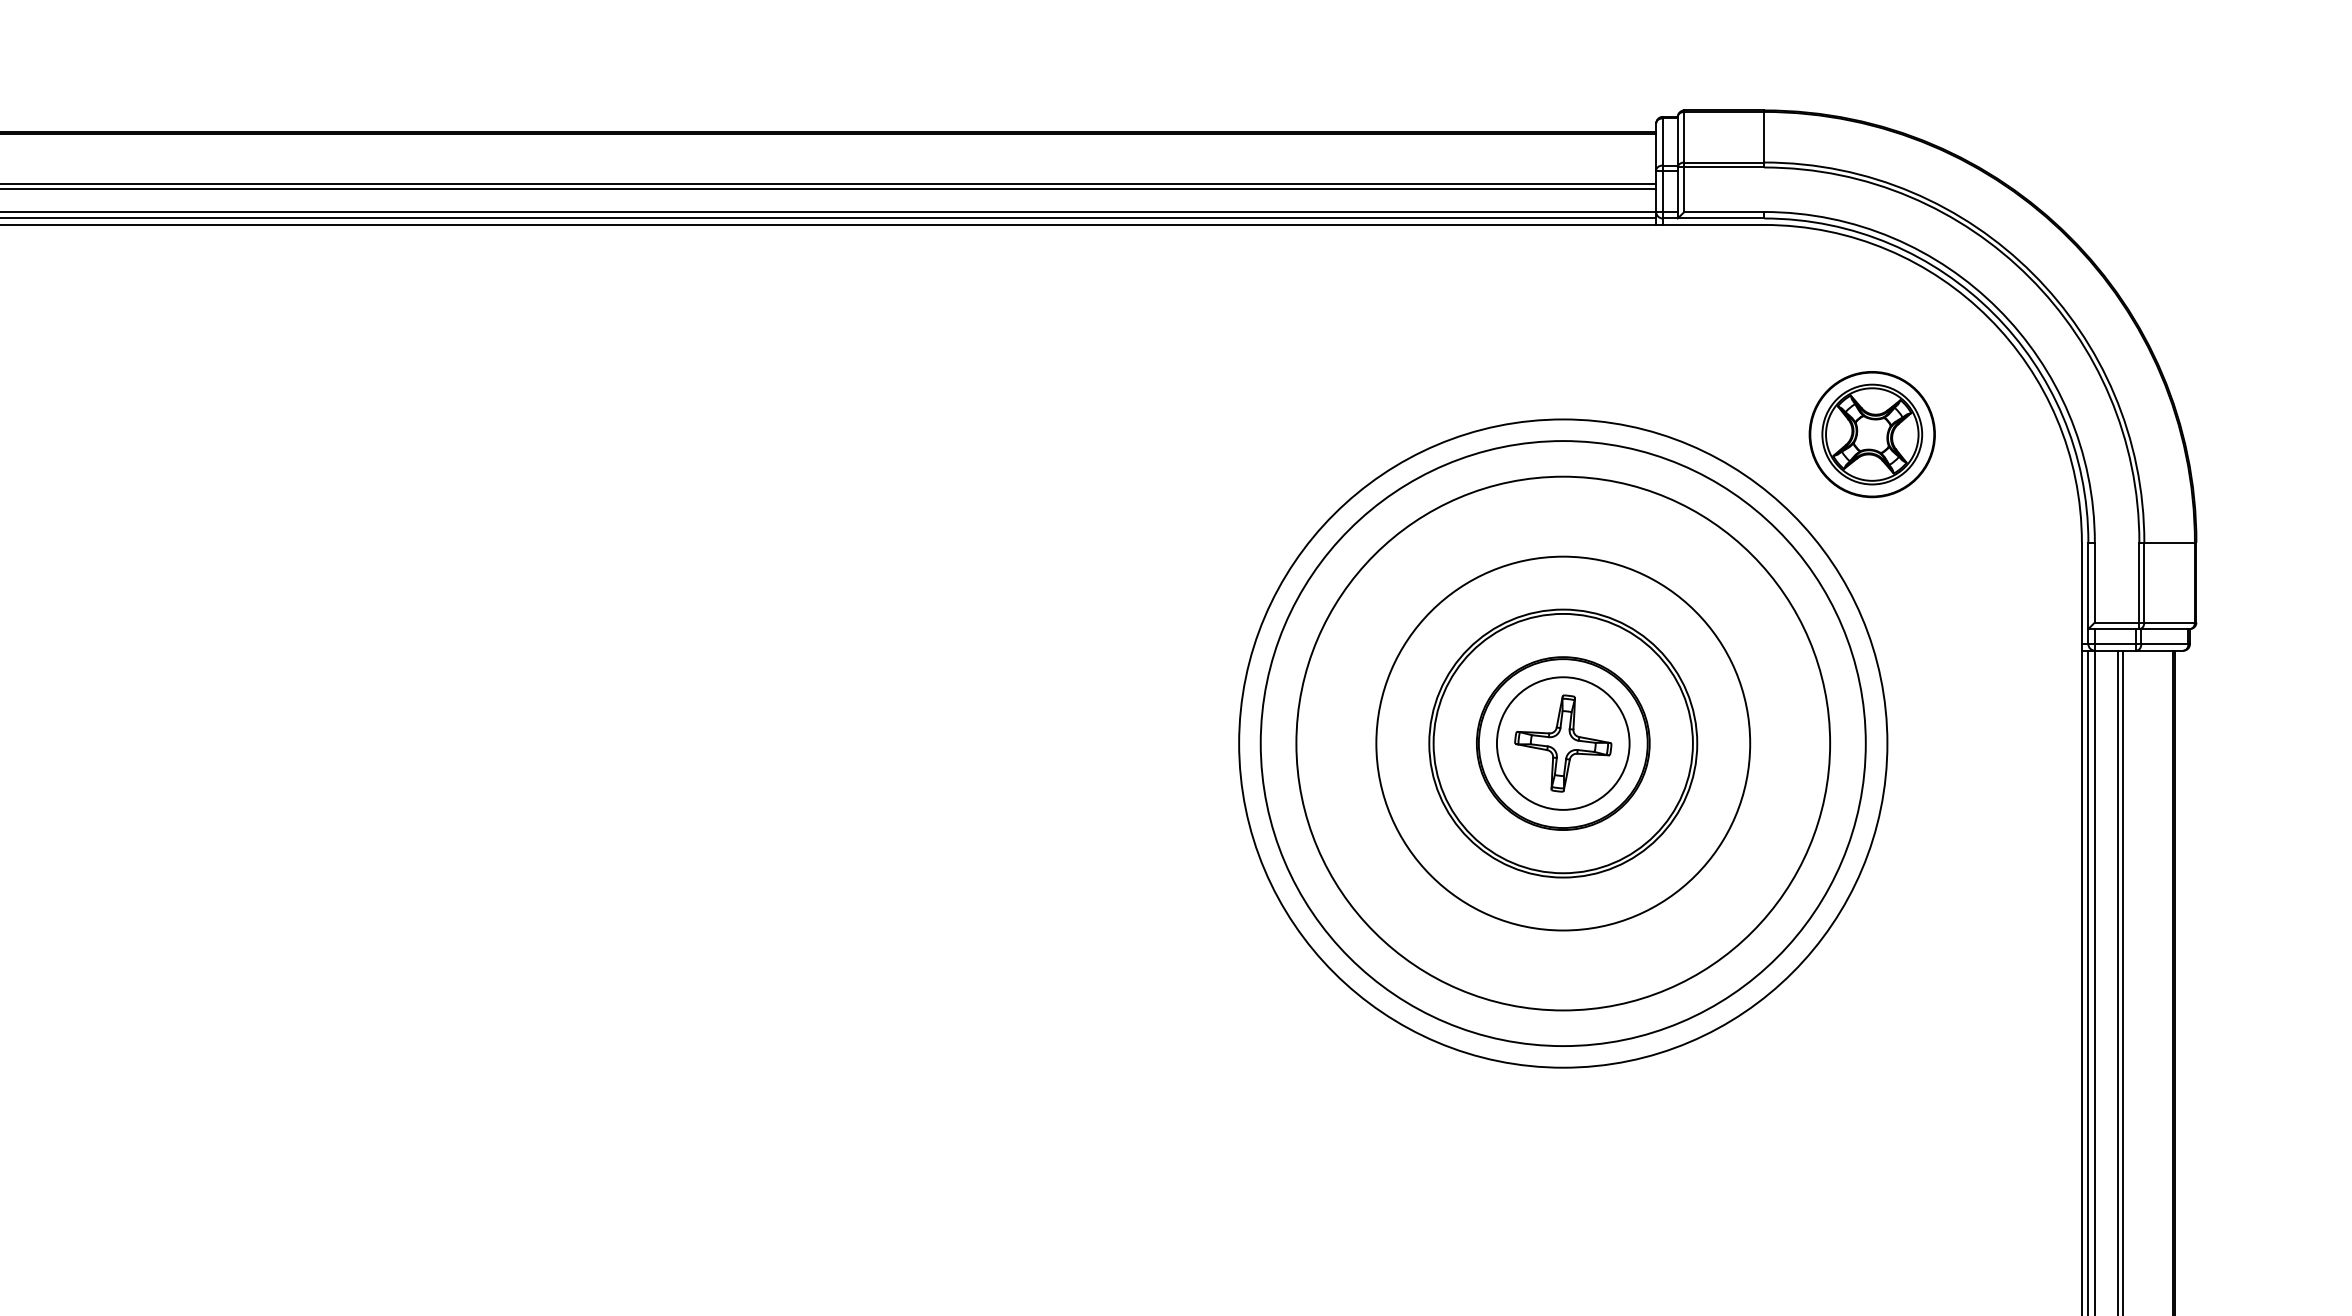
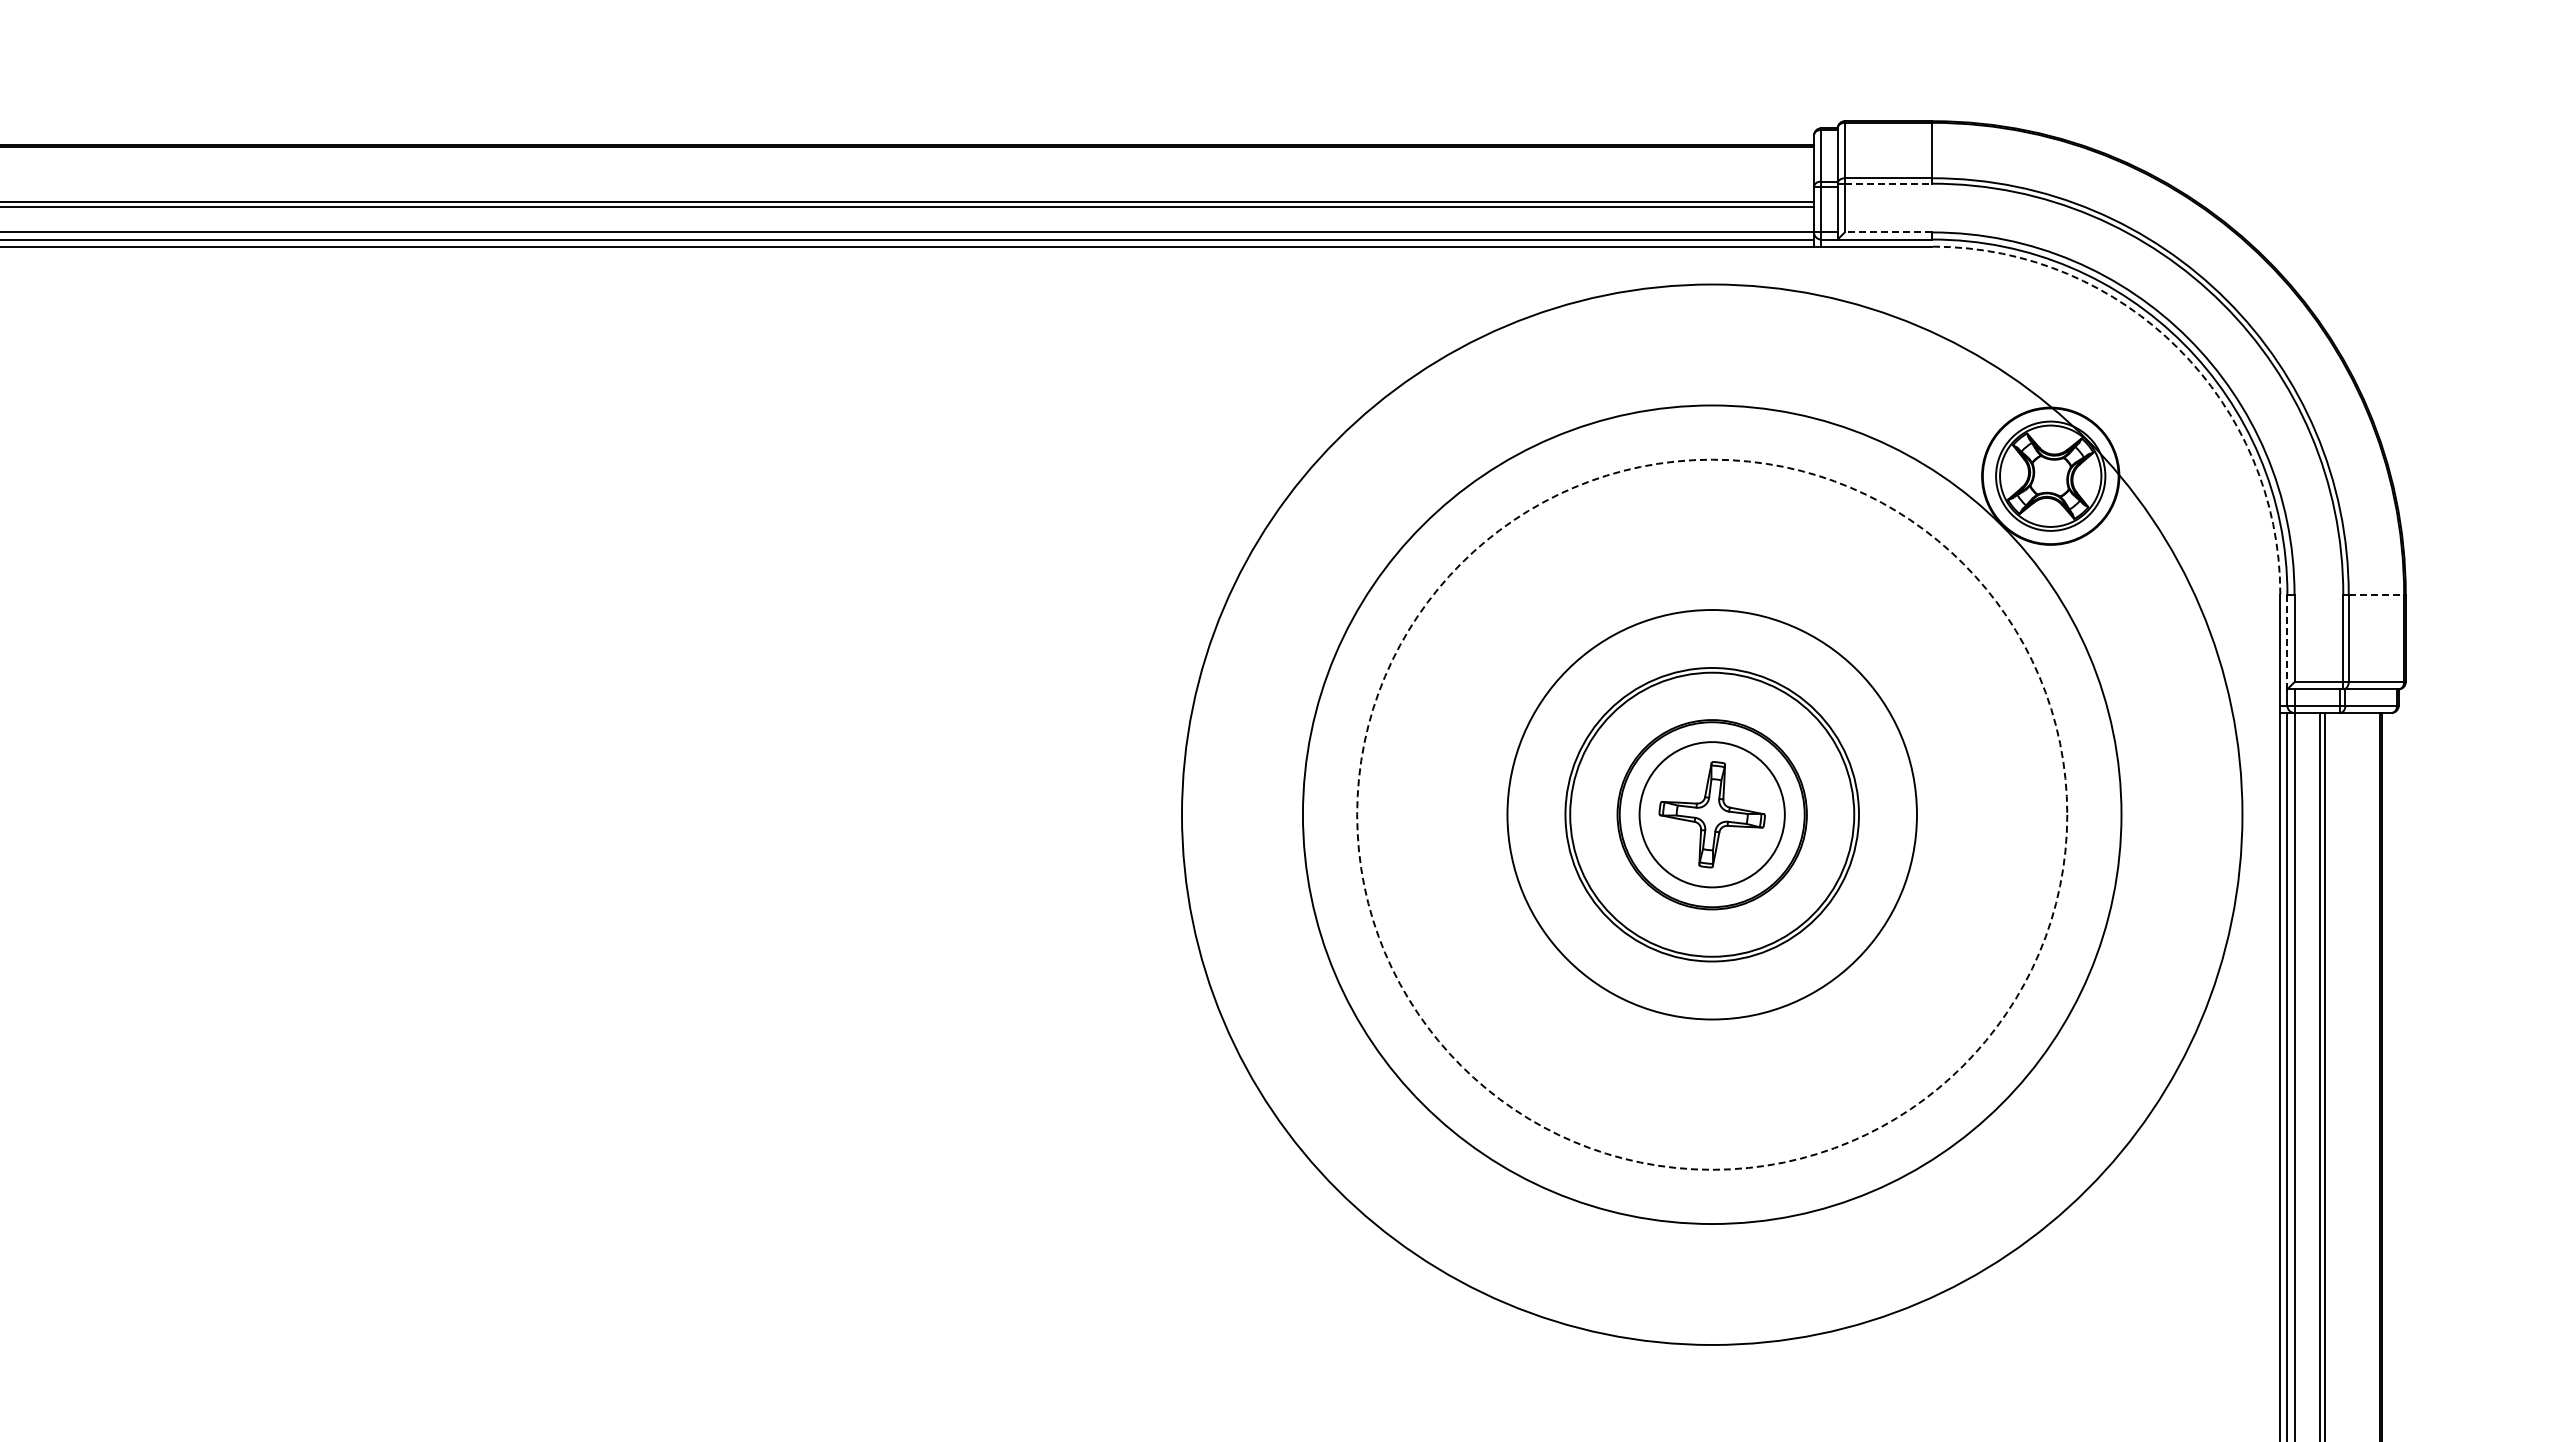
line: (1724, 167) -> (1888, 183), solid -> dashed
line: (1724, 212) -> (1888, 232), solid -> dashed
arc: (1988, 317) -> (2178, 348), solid -> dashed
line: (2169, 542) -> (2376, 594), solid -> dashed
line: (2088, 586) -> (2287, 642), solid -> dashed
circle: (1562, 743) -> (1711, 814), size x1.4
circle: (1562, 743) -> (1711, 814), size x1.6
circle: (1563, 743) -> (1712, 814), solid -> dashed

